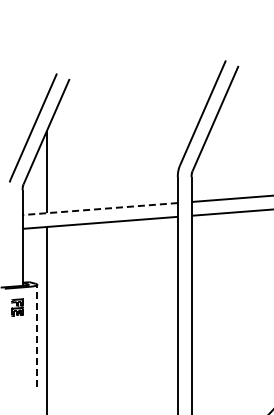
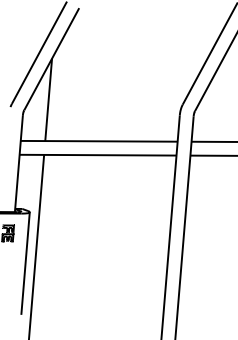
line: (100, 209) -> (99, 141), dashed -> solid
line: (37, 335) -> (25, 263), dashed -> solid

